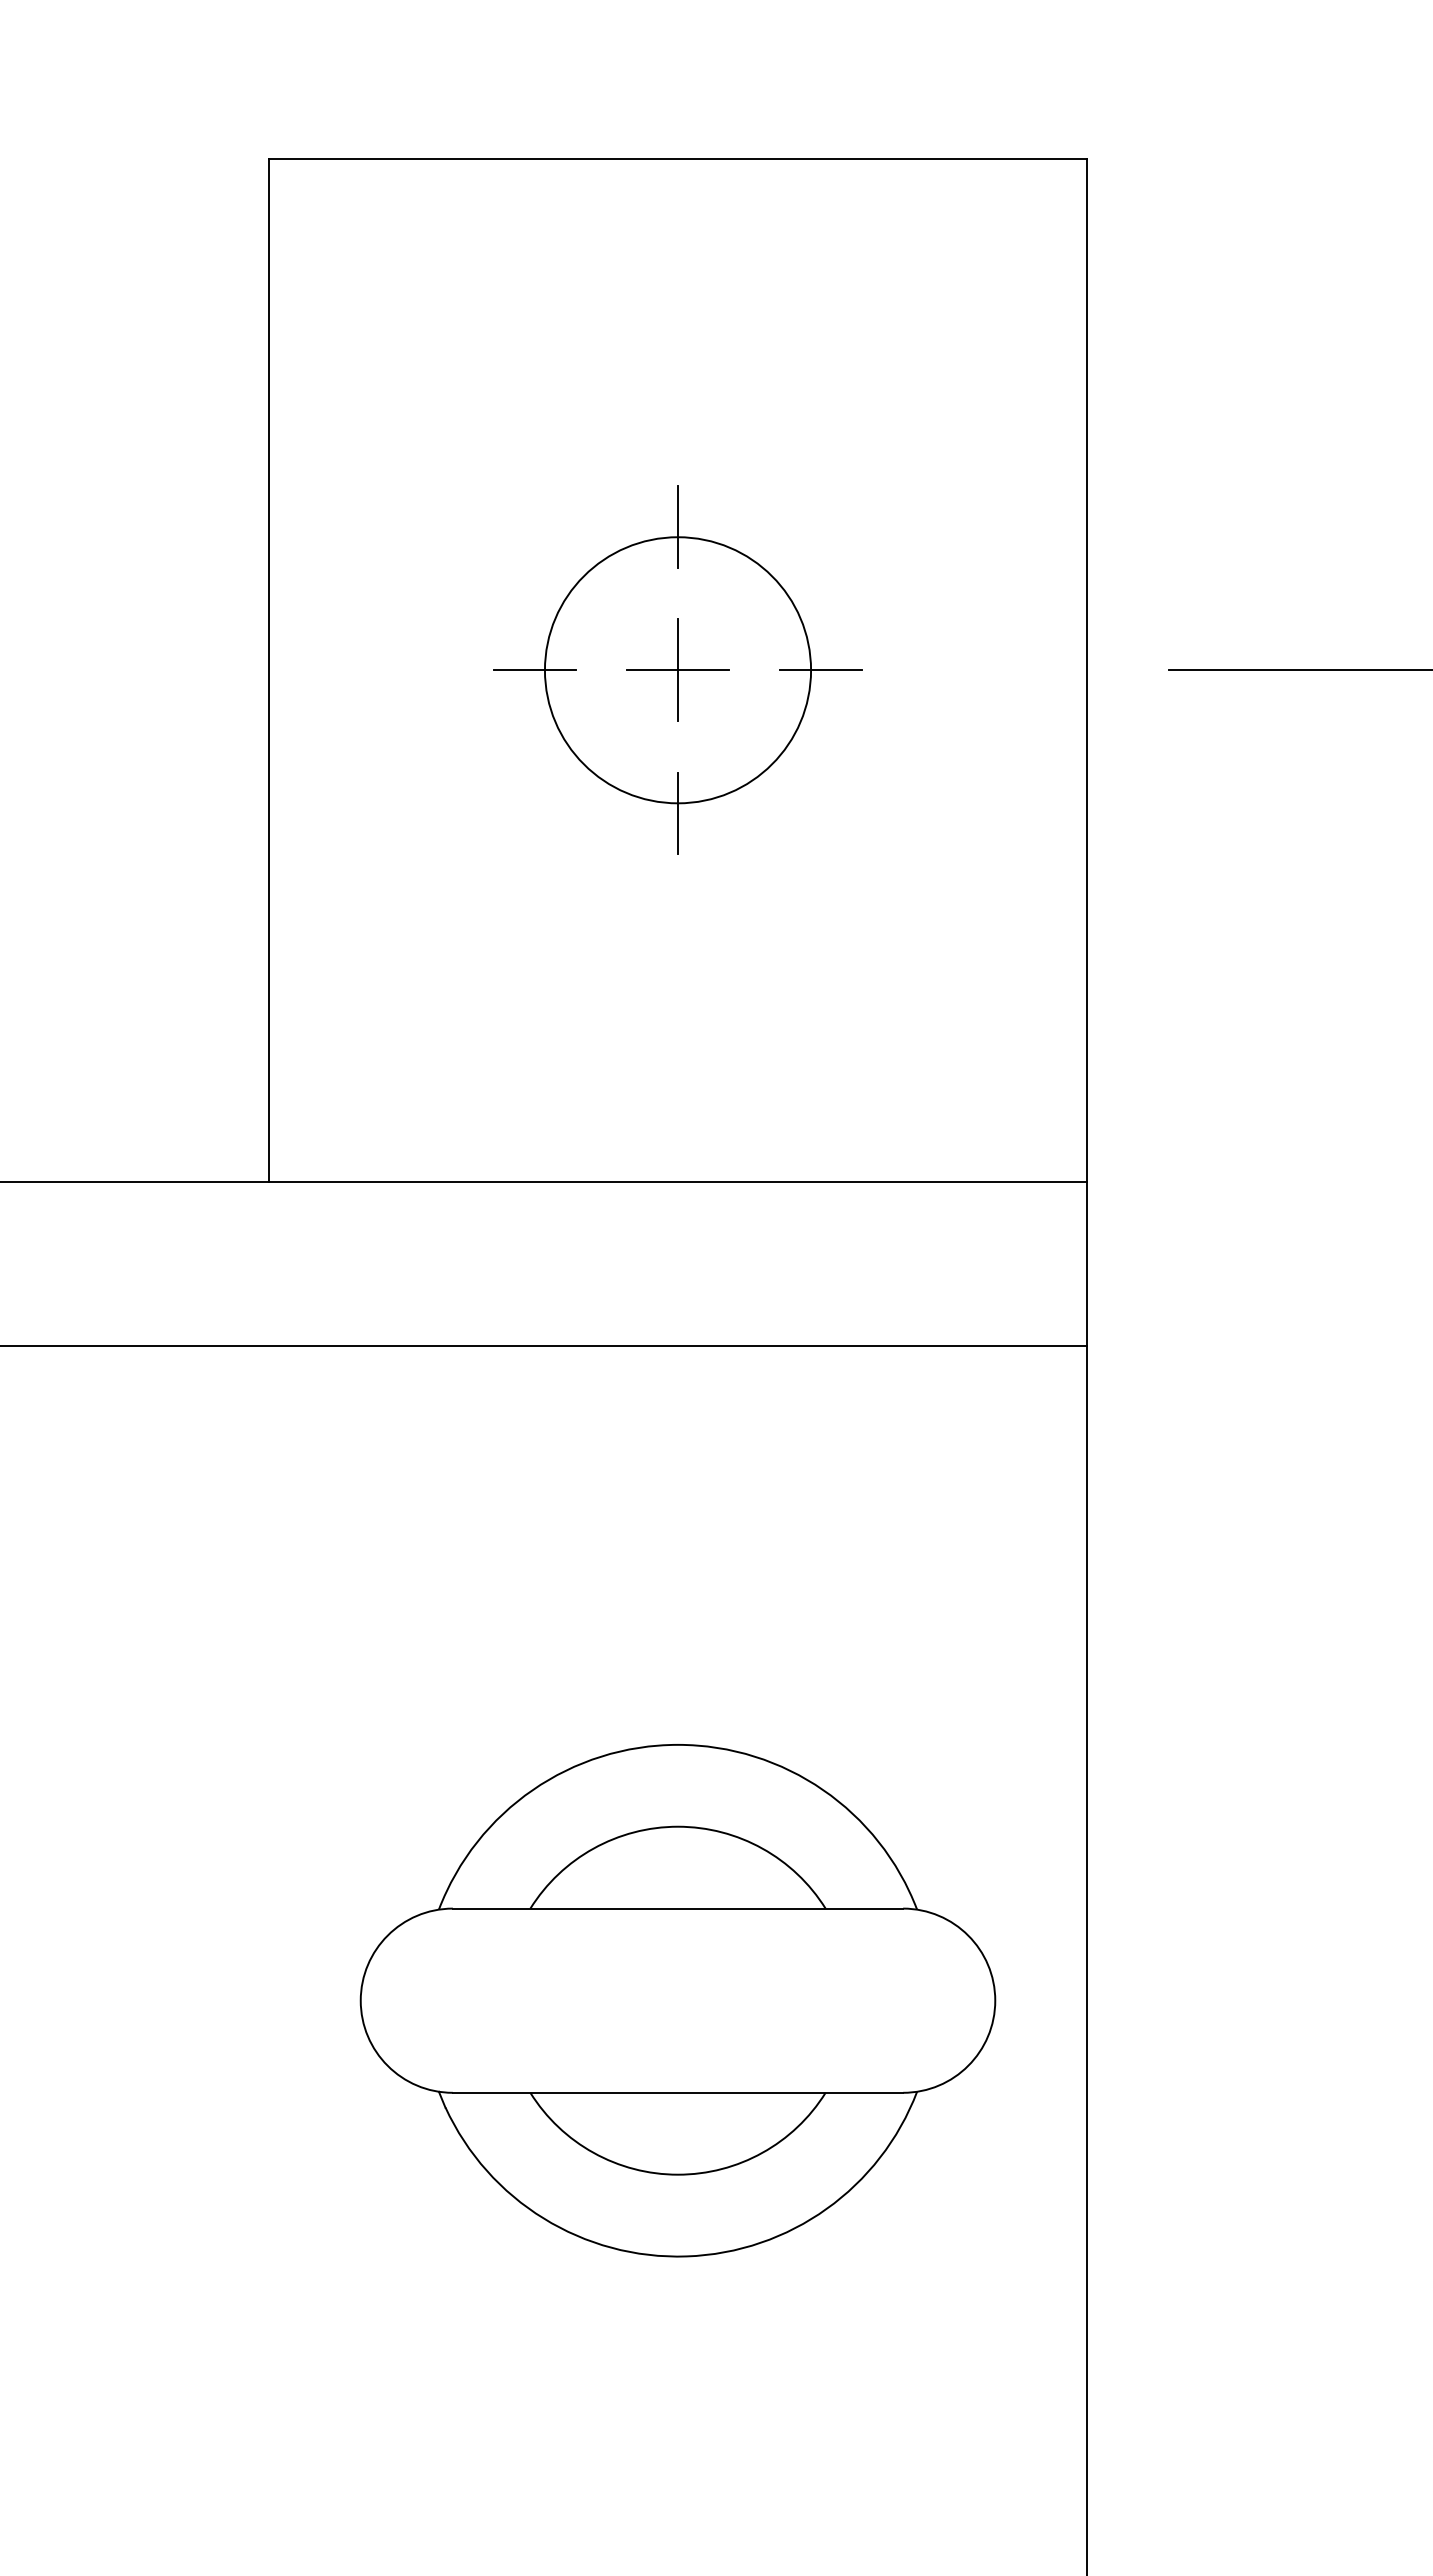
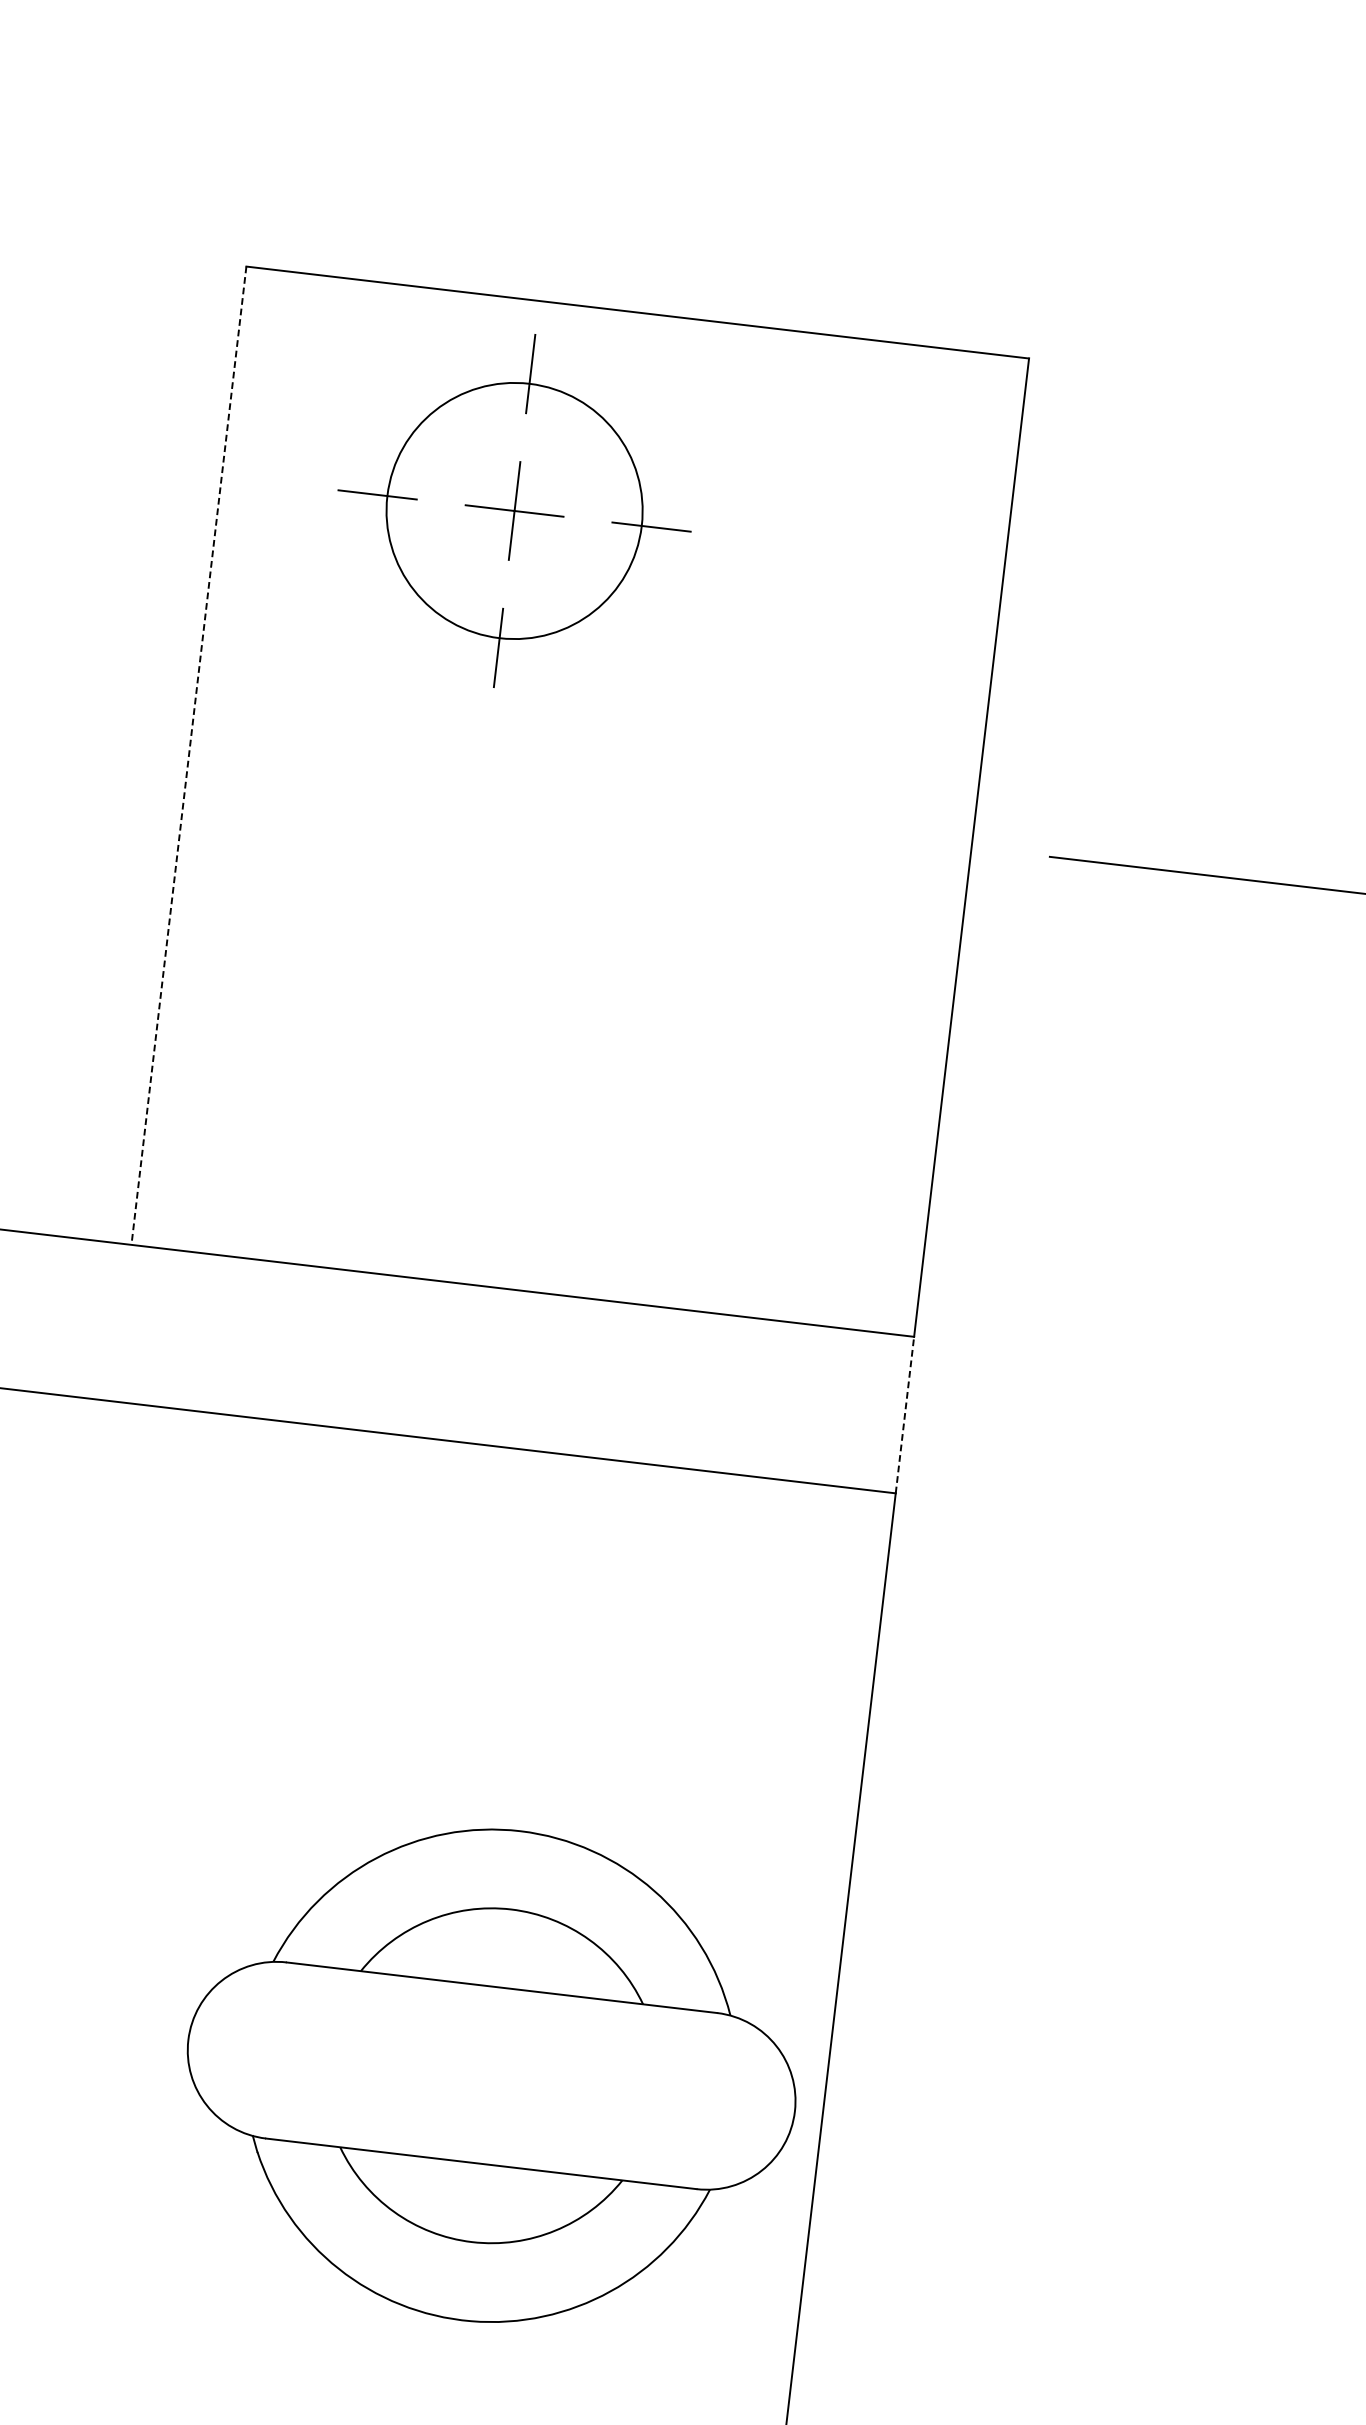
part: (677, 669) -> (514, 510), moved
line: (268, 670) -> (188, 755), solid -> dashed
line: (1087, 1263) -> (905, 1414), solid -> dashed
part: (677, 2000) -> (491, 2075), moved

